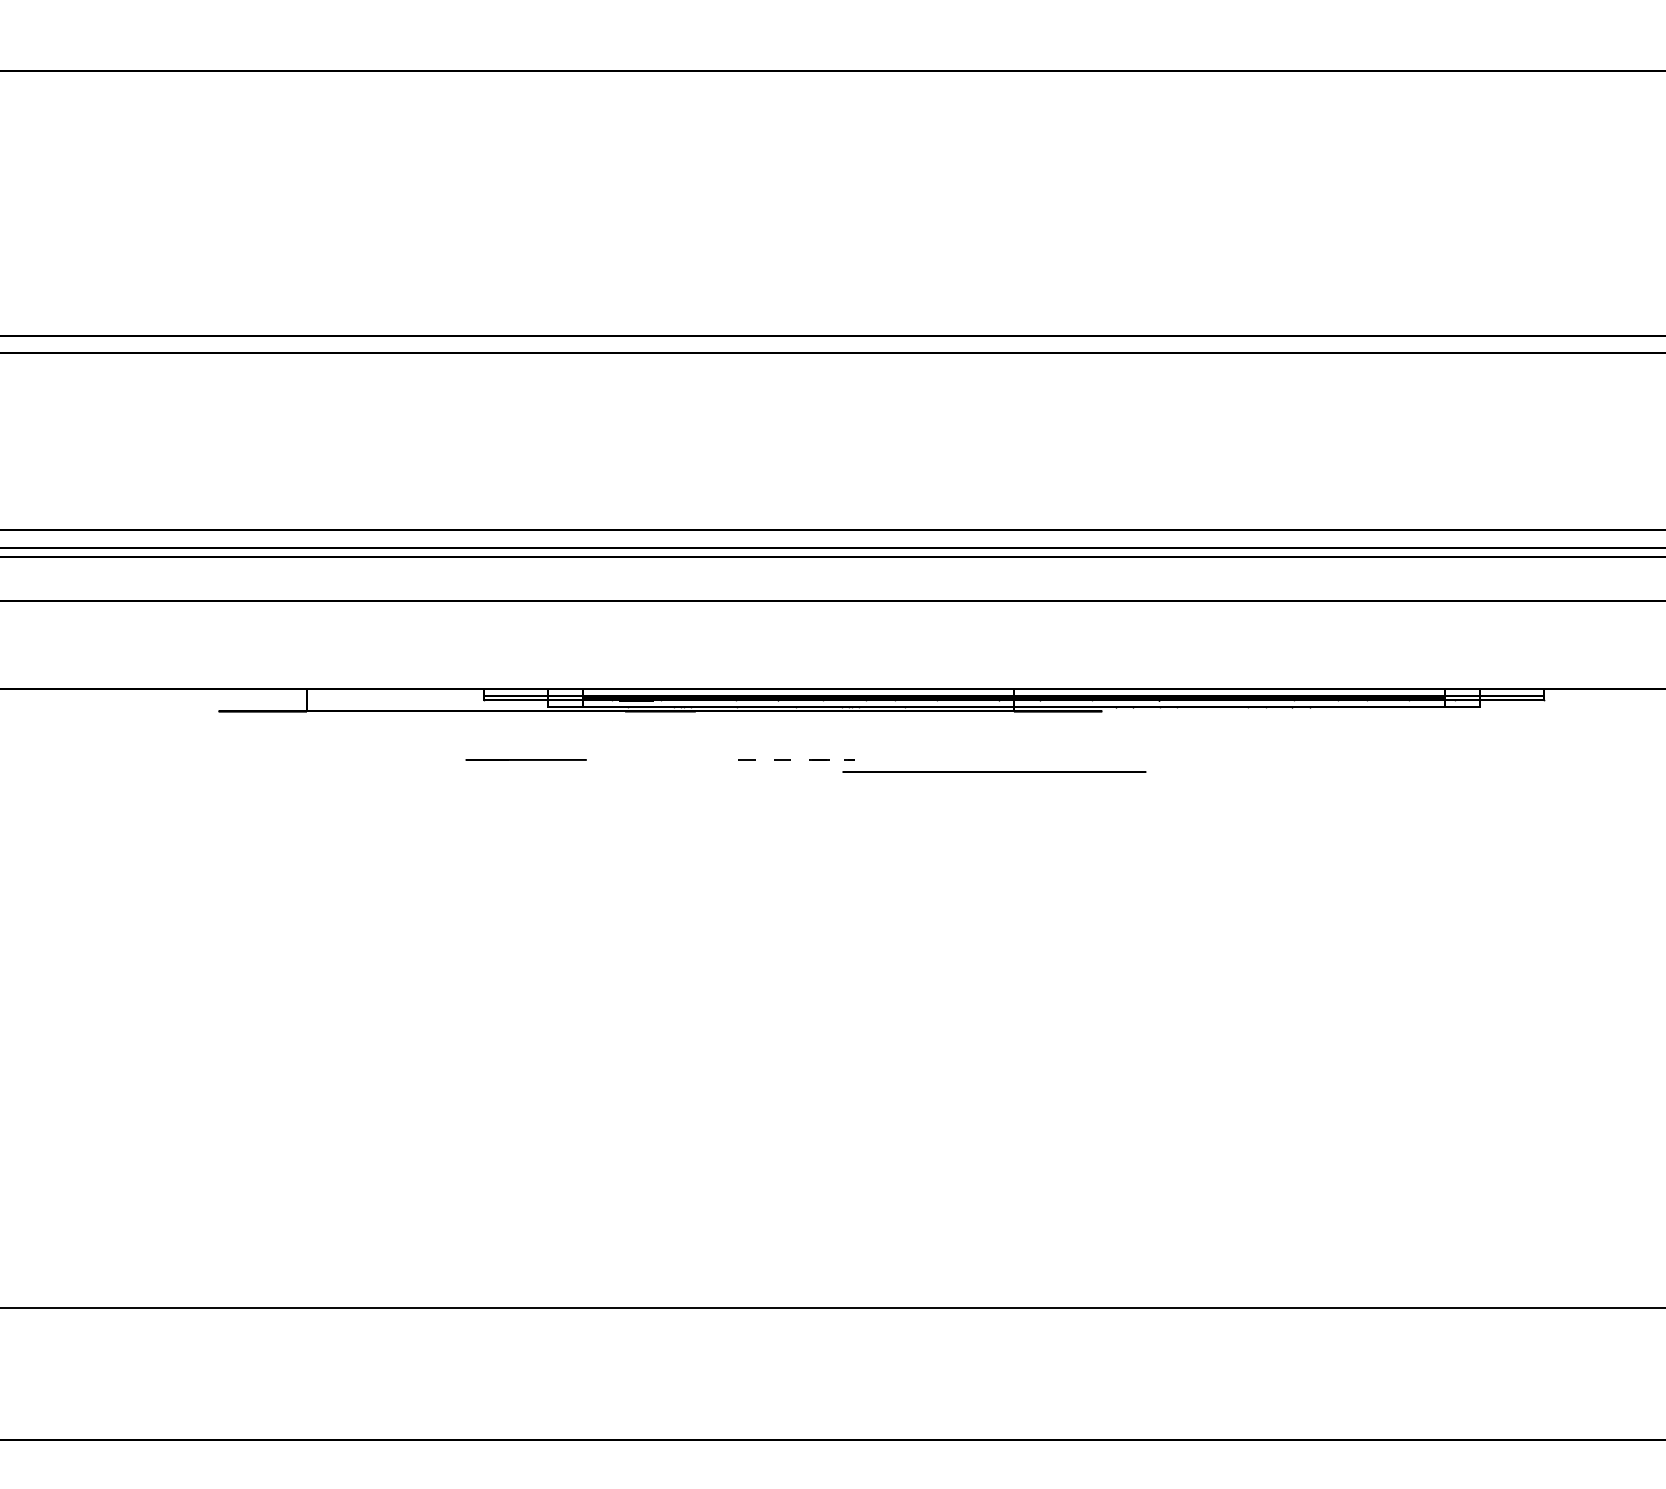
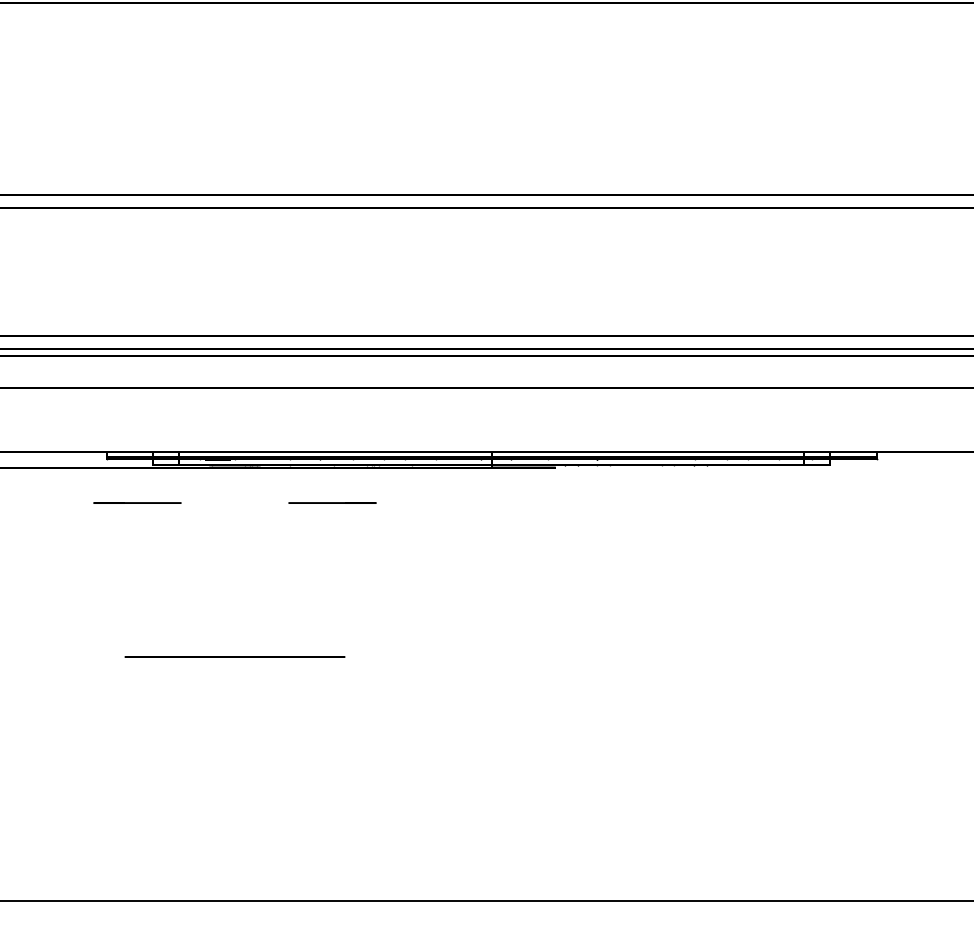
arc: (820, 759) -> (351, 502), dashed -> solid
line: (994, 771) -> (235, 656), moved

